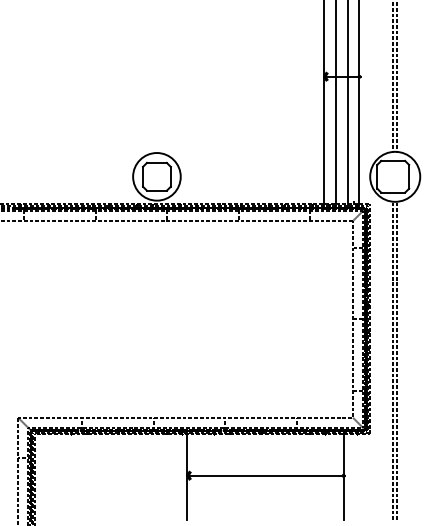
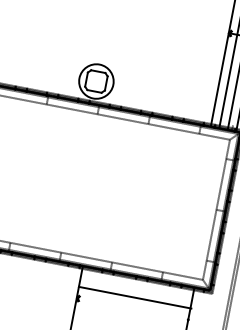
line: (265, 475) -> (134, 297), moved

